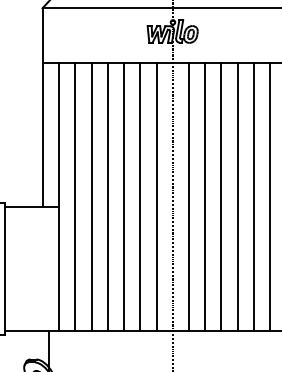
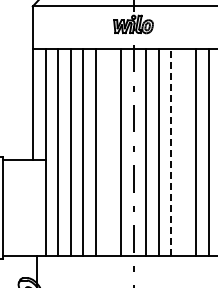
line: (140, 195) -> (108, 151), removed
line: (237, 195) -> (183, 151), removed
line: (221, 196) -> (171, 152), solid -> dashed

